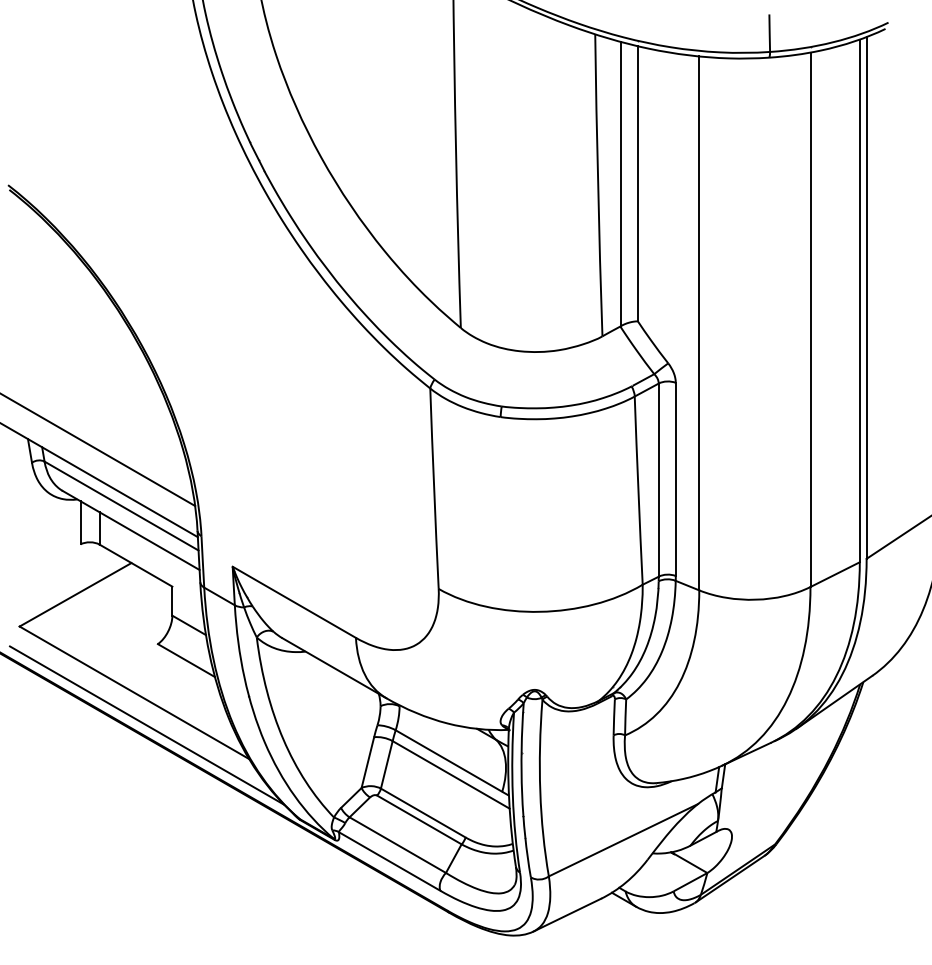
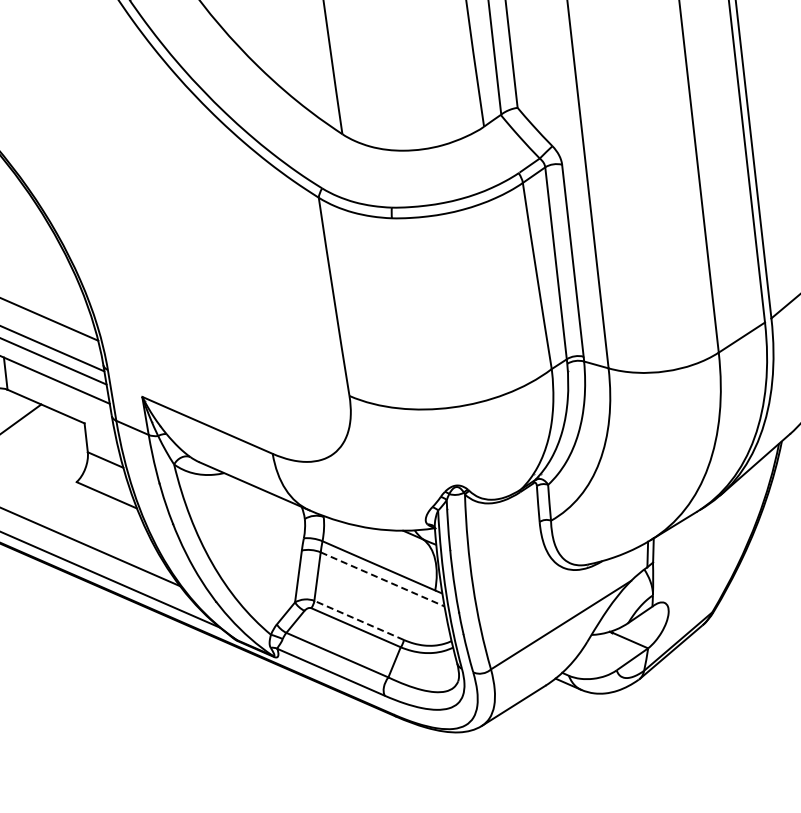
line: (451, 774) -> (382, 578), solid -> dashed
line: (423, 813) -> (359, 620), solid -> dashed

